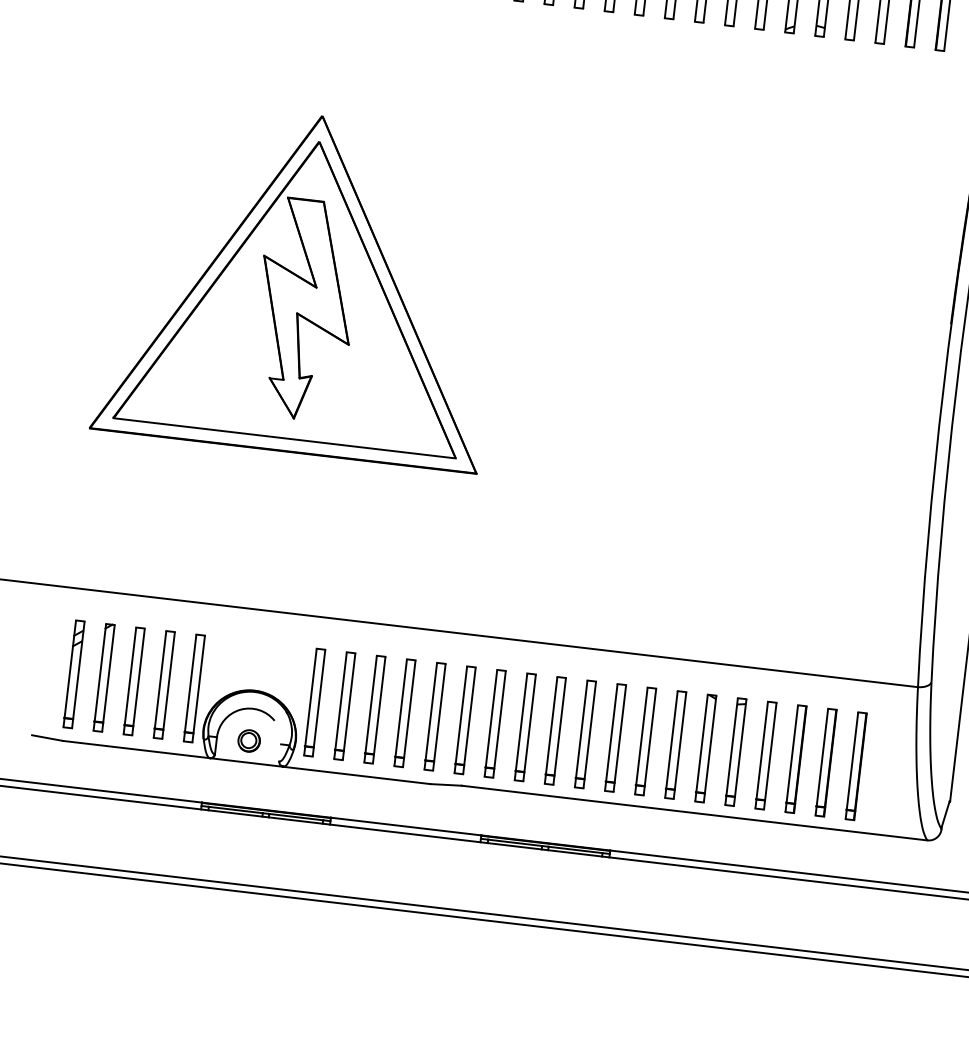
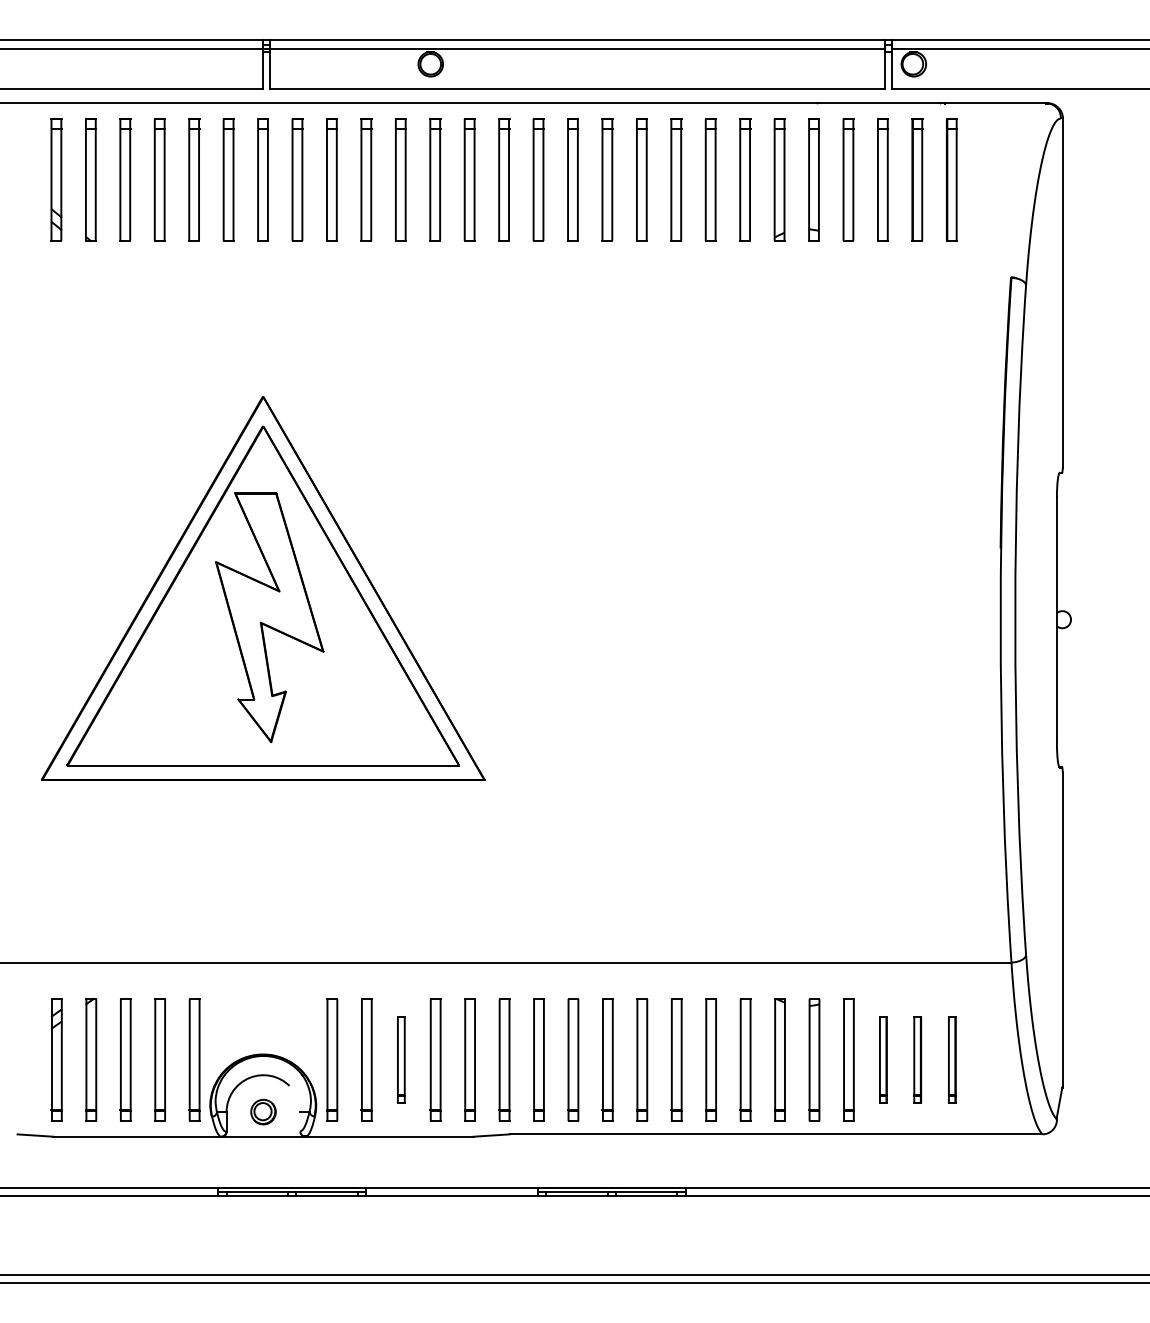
part: (375, 709) -> (401, 1059), size x0.7
part: (796, 758) -> (883, 1059), size x0.7
part: (825, 762) -> (917, 1059), size x0.7
part: (856, 765) -> (952, 1059), size x0.7

